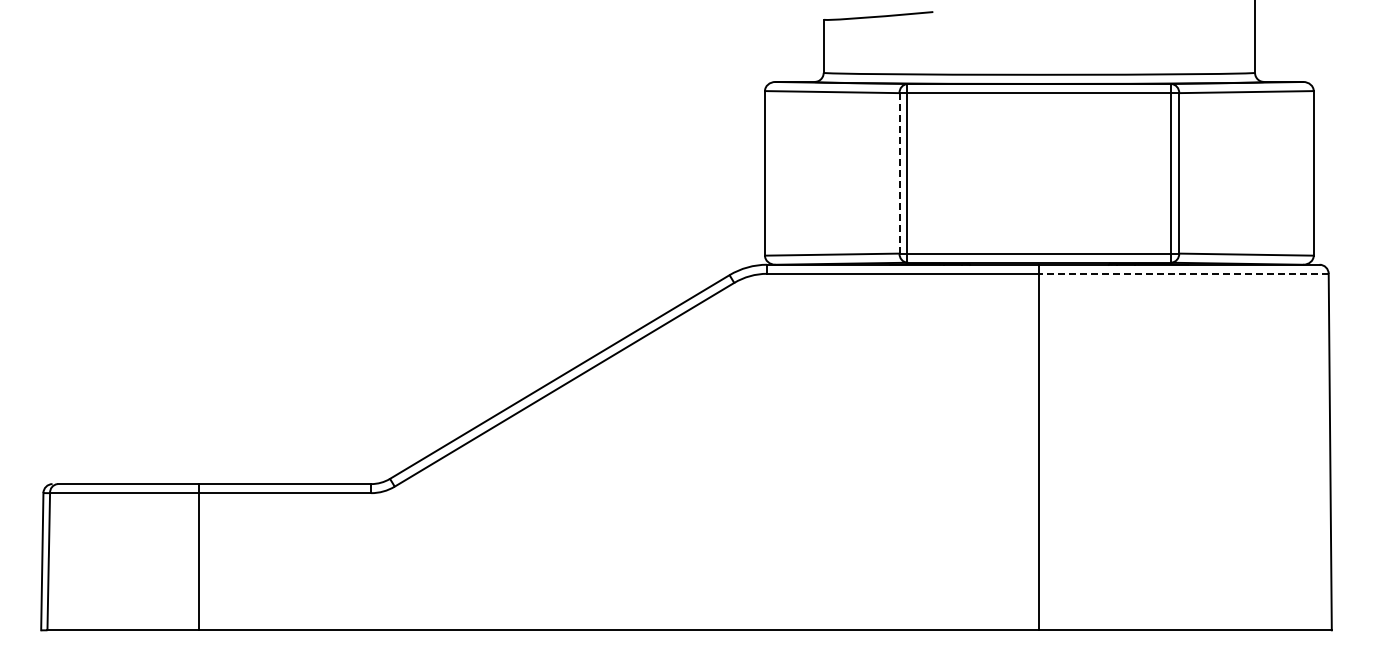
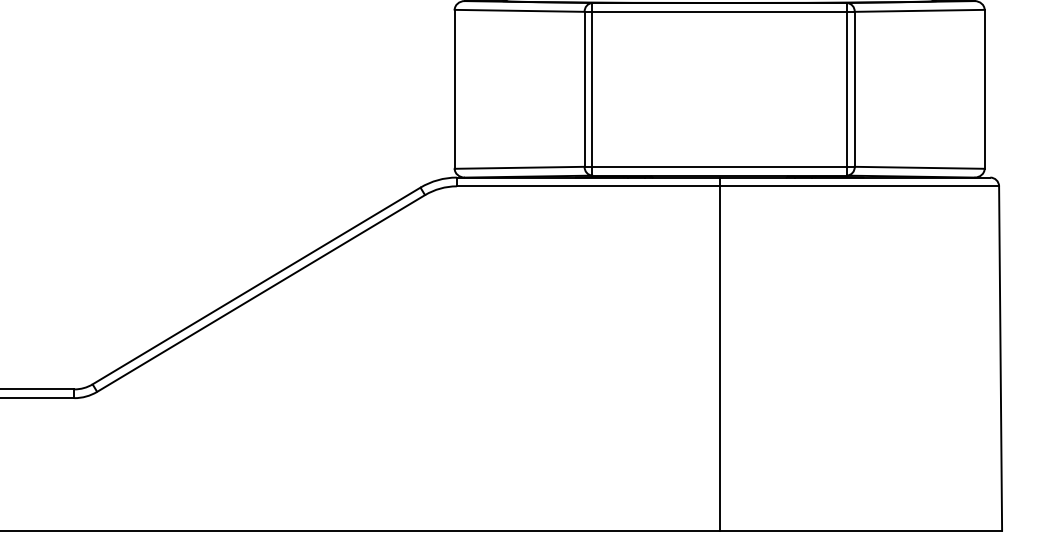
line: (899, 172) -> (584, 88), dashed -> solid
line: (1184, 273) -> (859, 186), dashed -> solid

